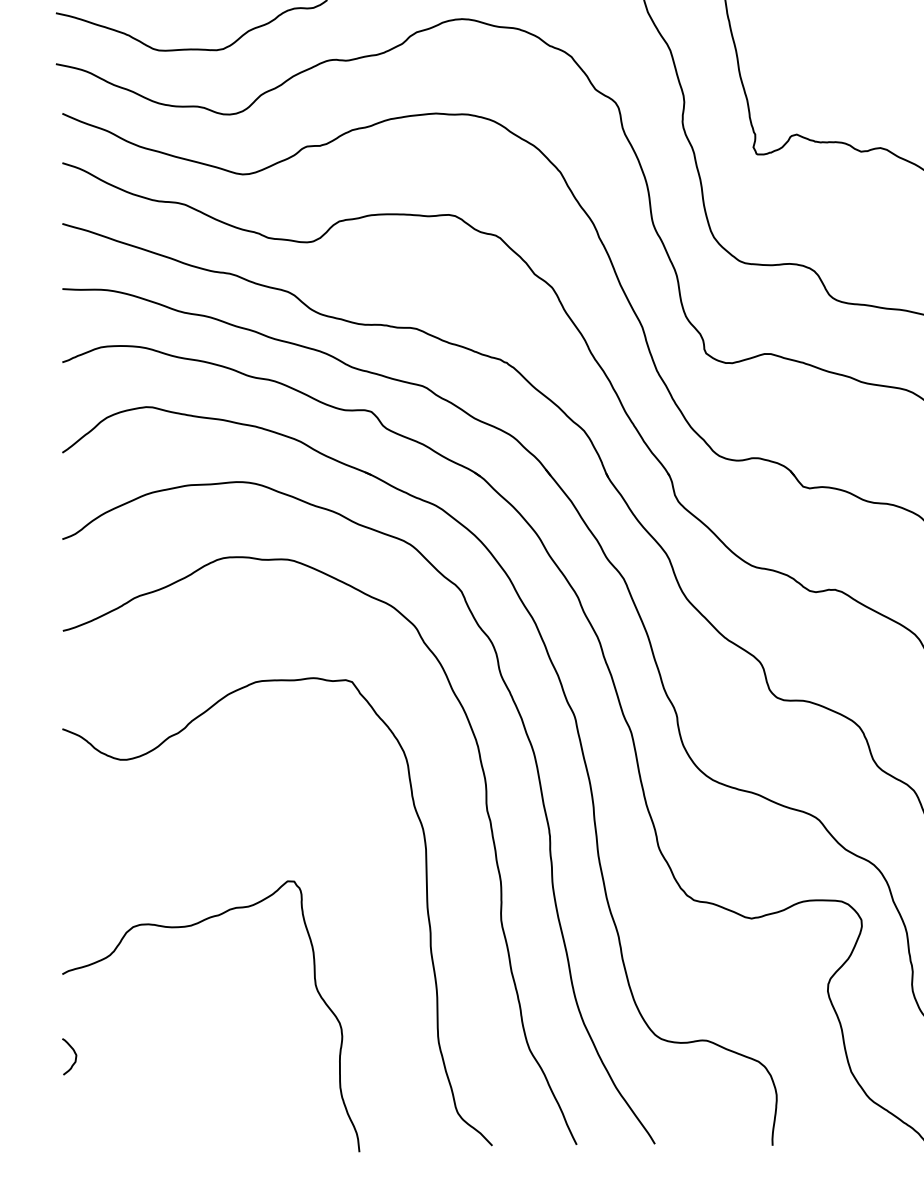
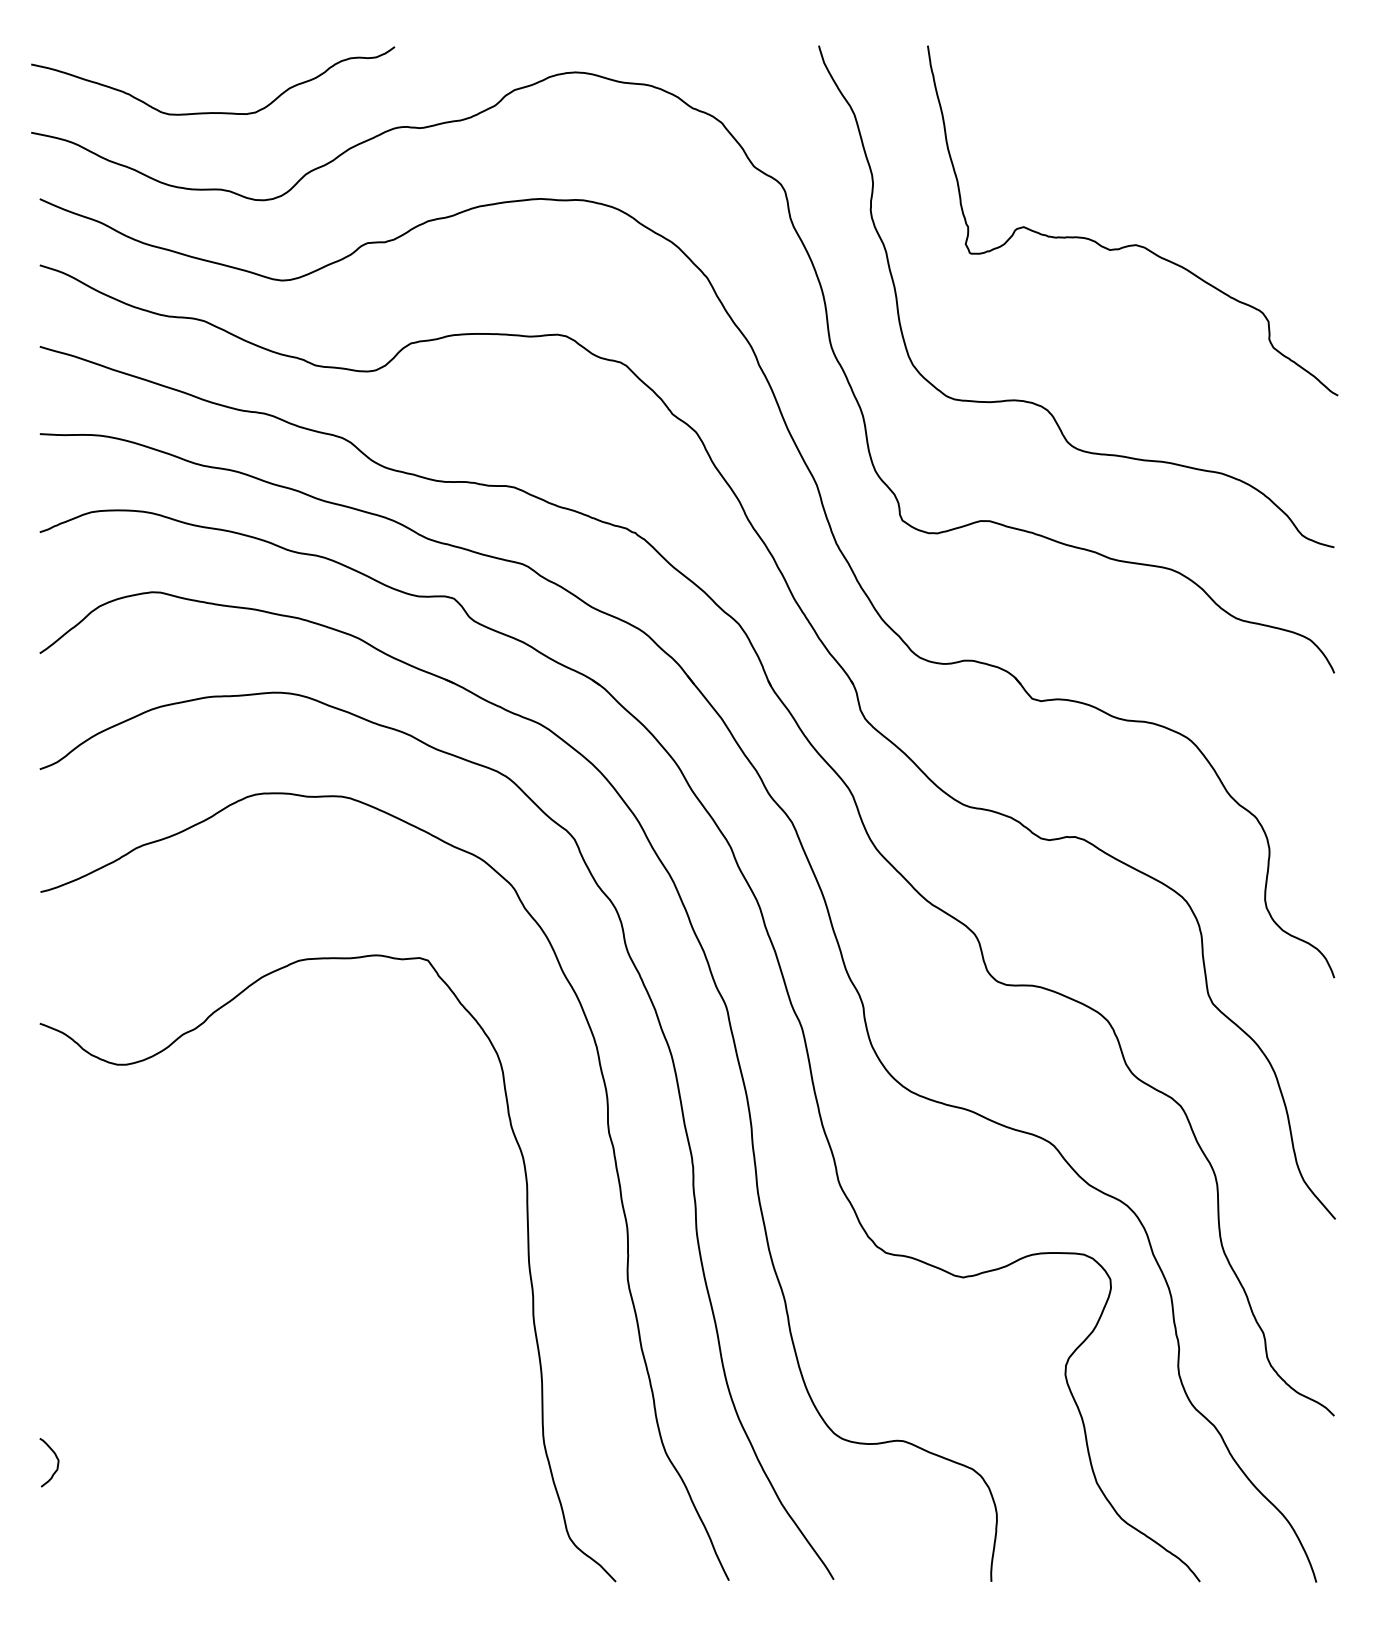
curve: (189, 926) -> (210, 1288), removed

